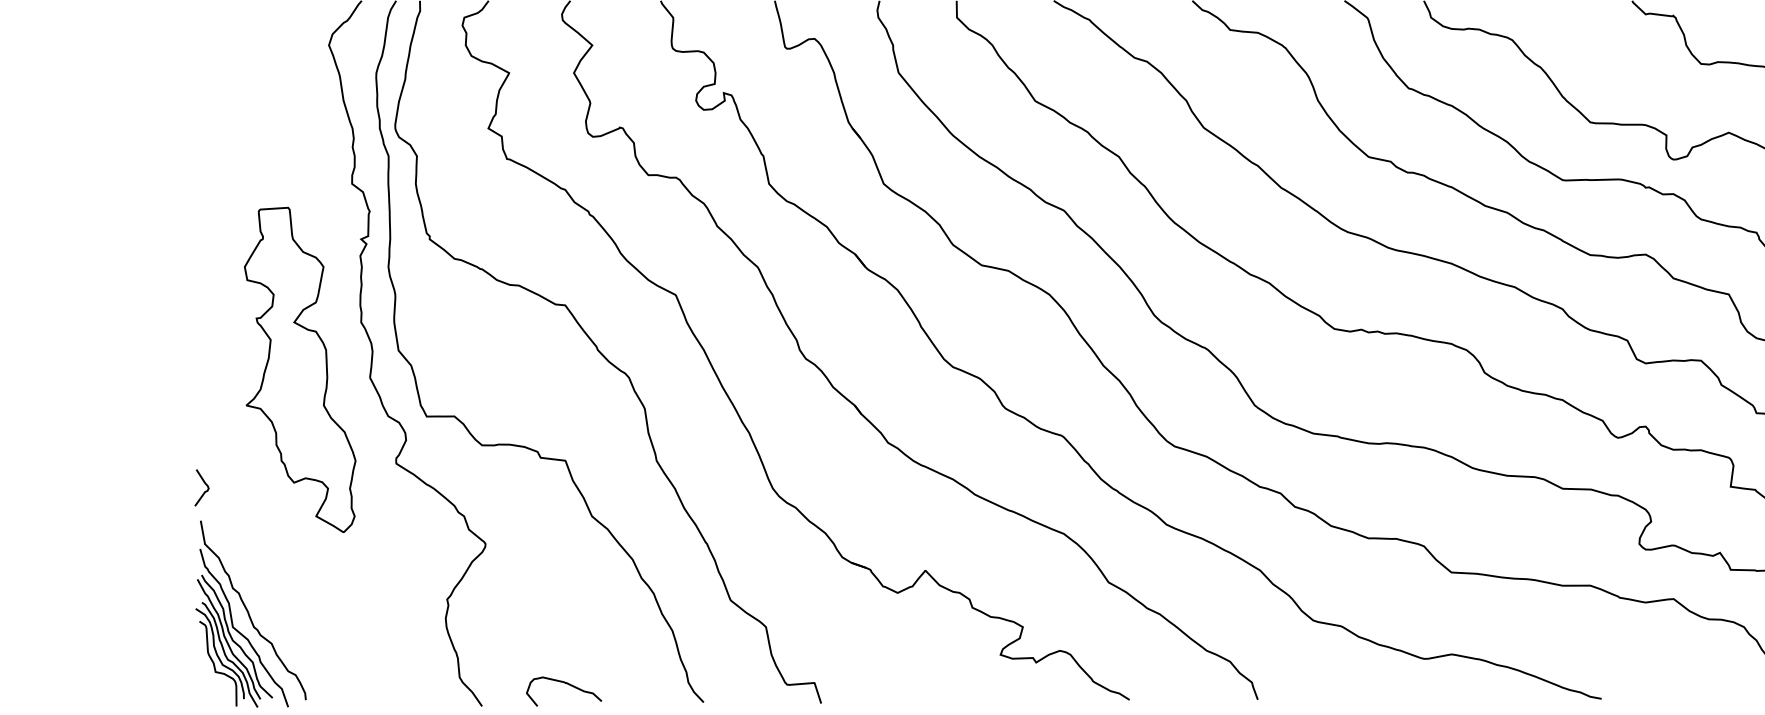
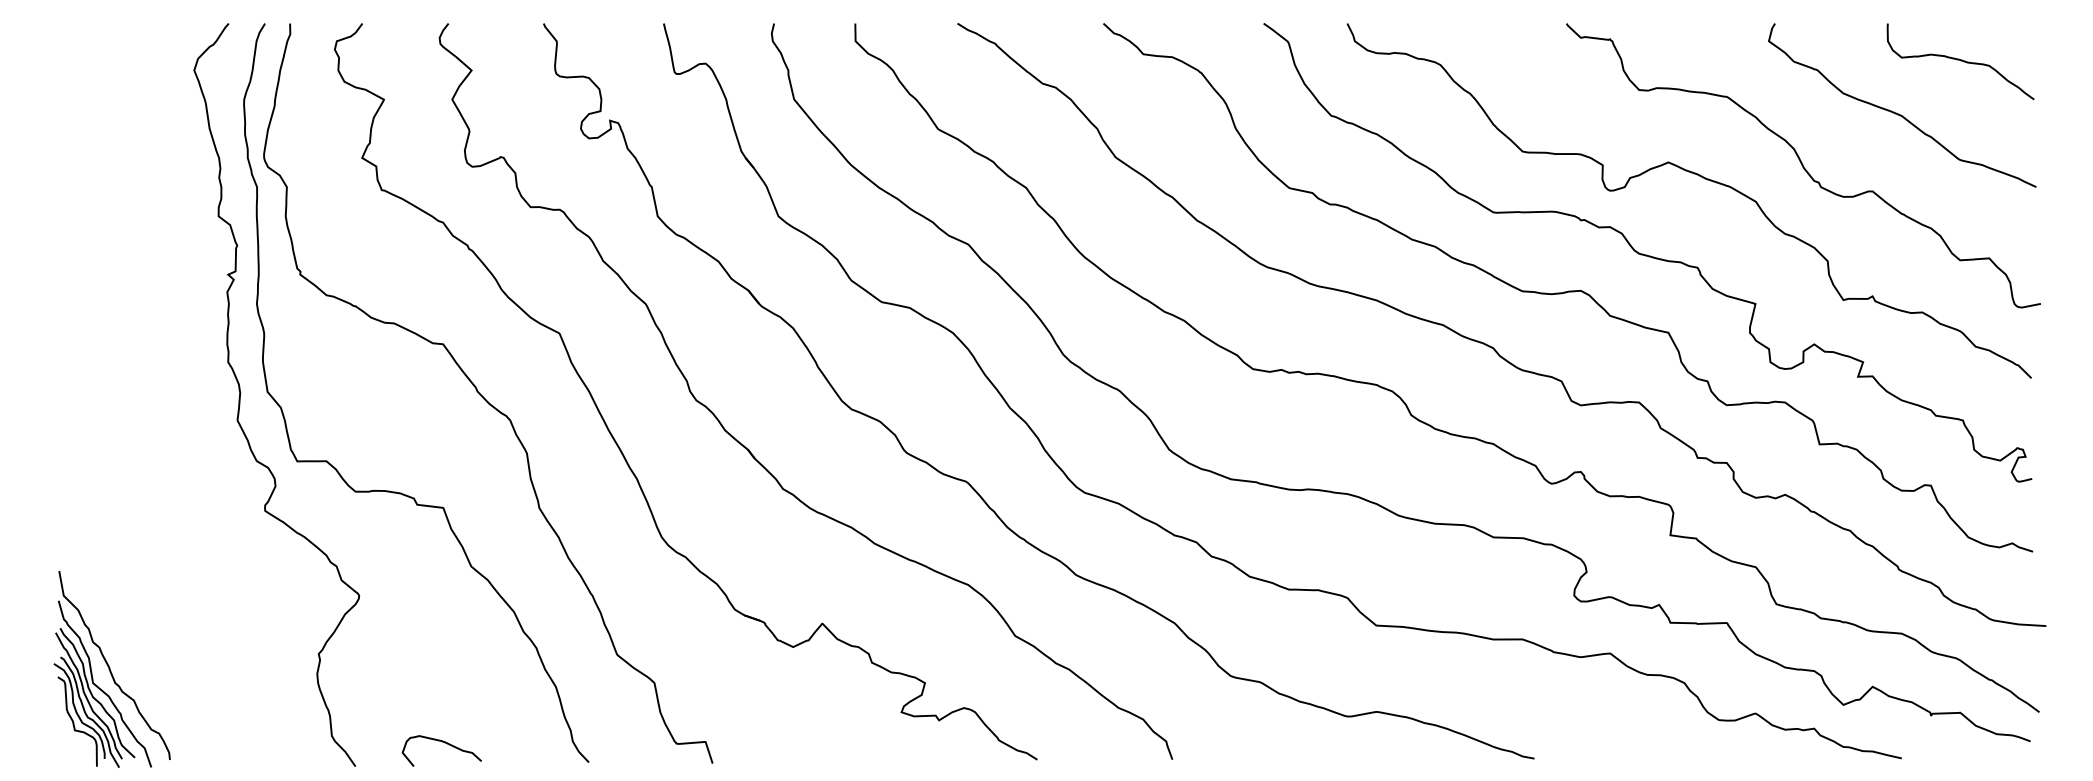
part: (299, 369) -> (163, 411), removed
curve: (203, 491) -> (62, 540), removed

